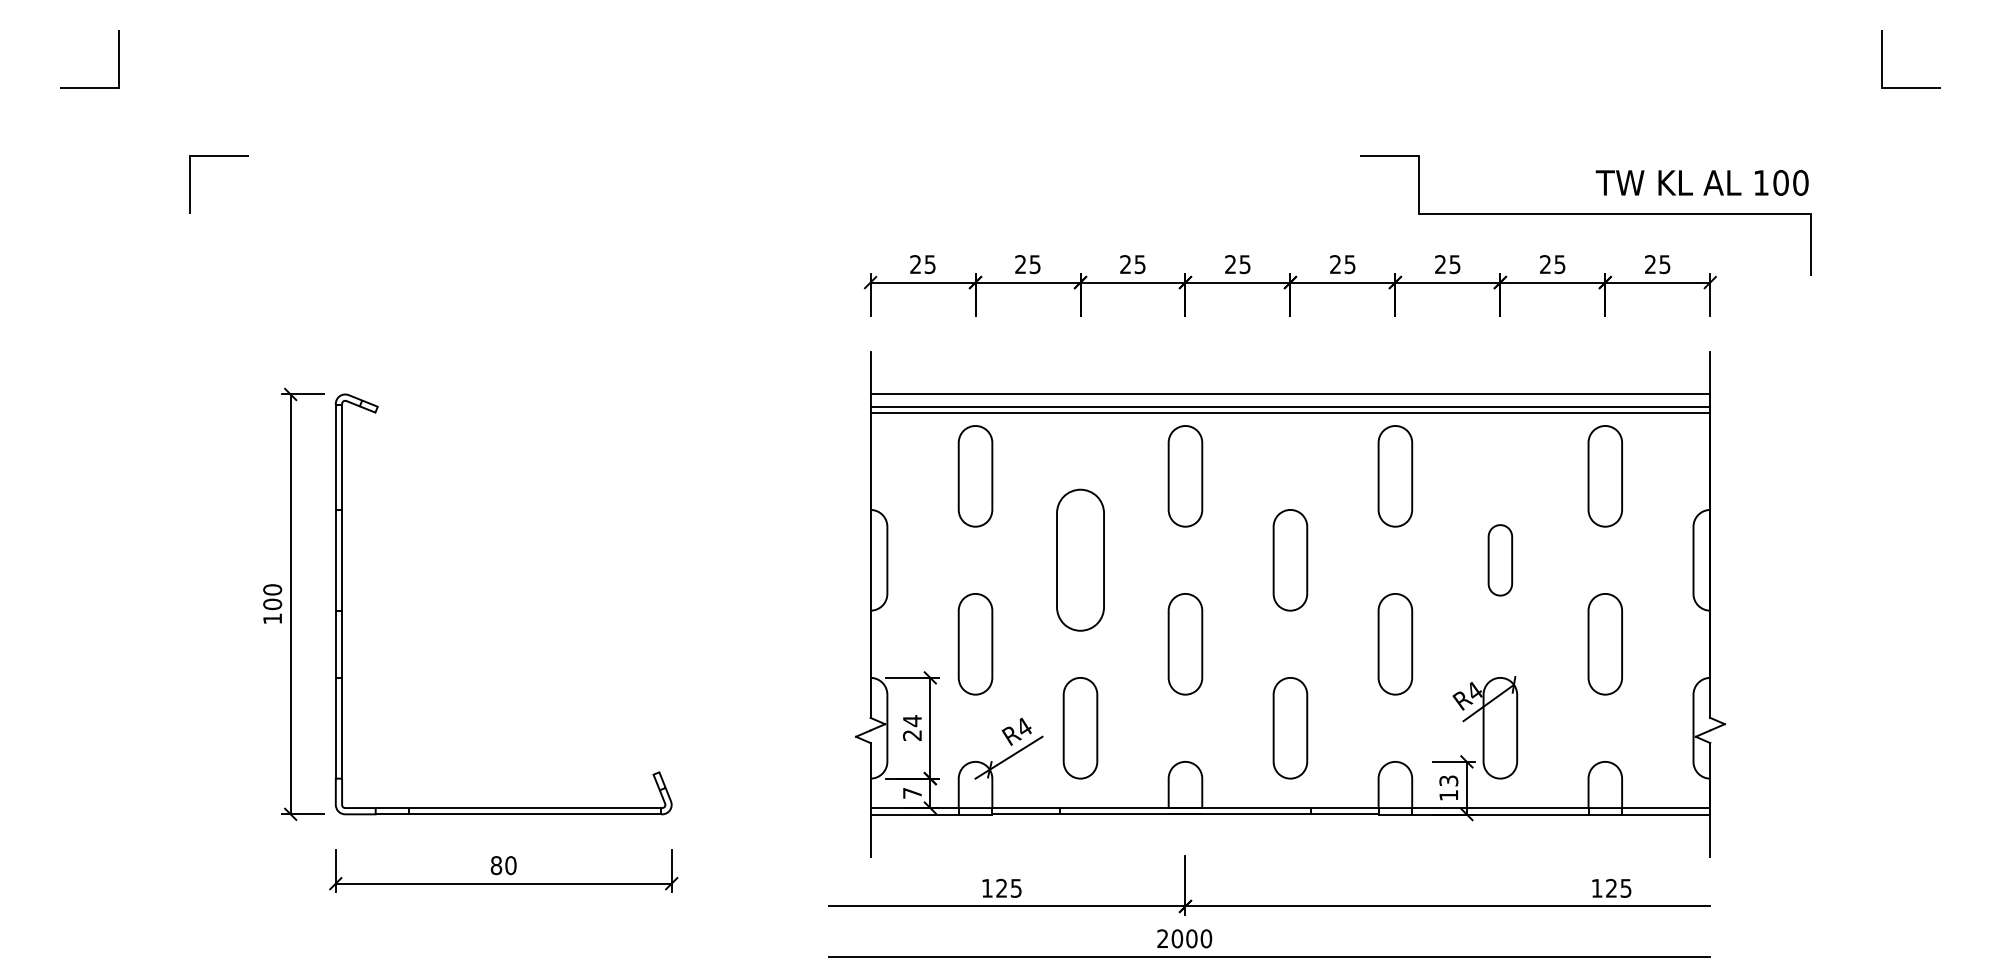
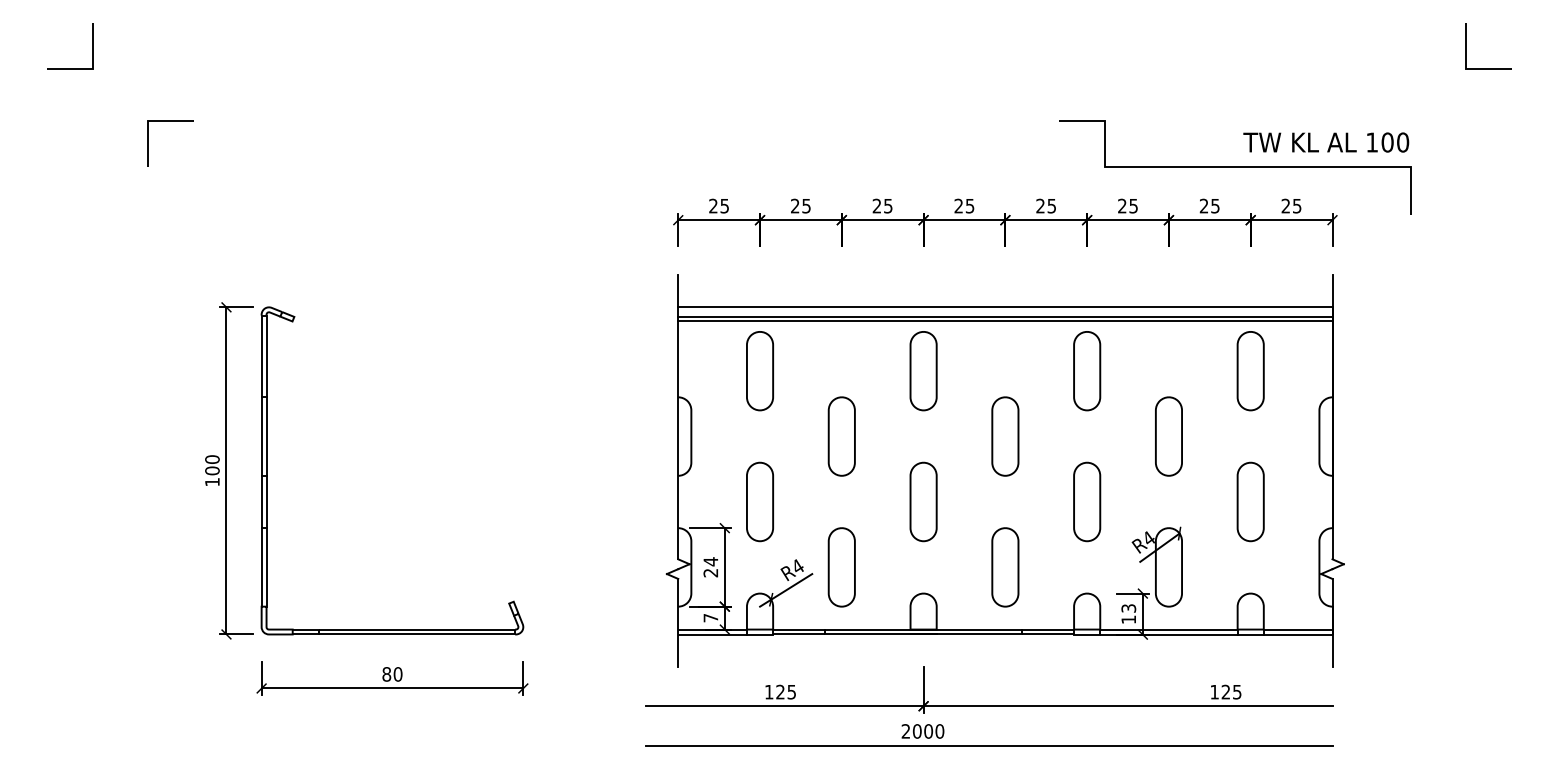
part: (1080, 560) -> (841, 436), size x0.71
part: (1500, 560) -> (1169, 436), size x1.43
text: (1611, 887) -> (1225, 691), moved

